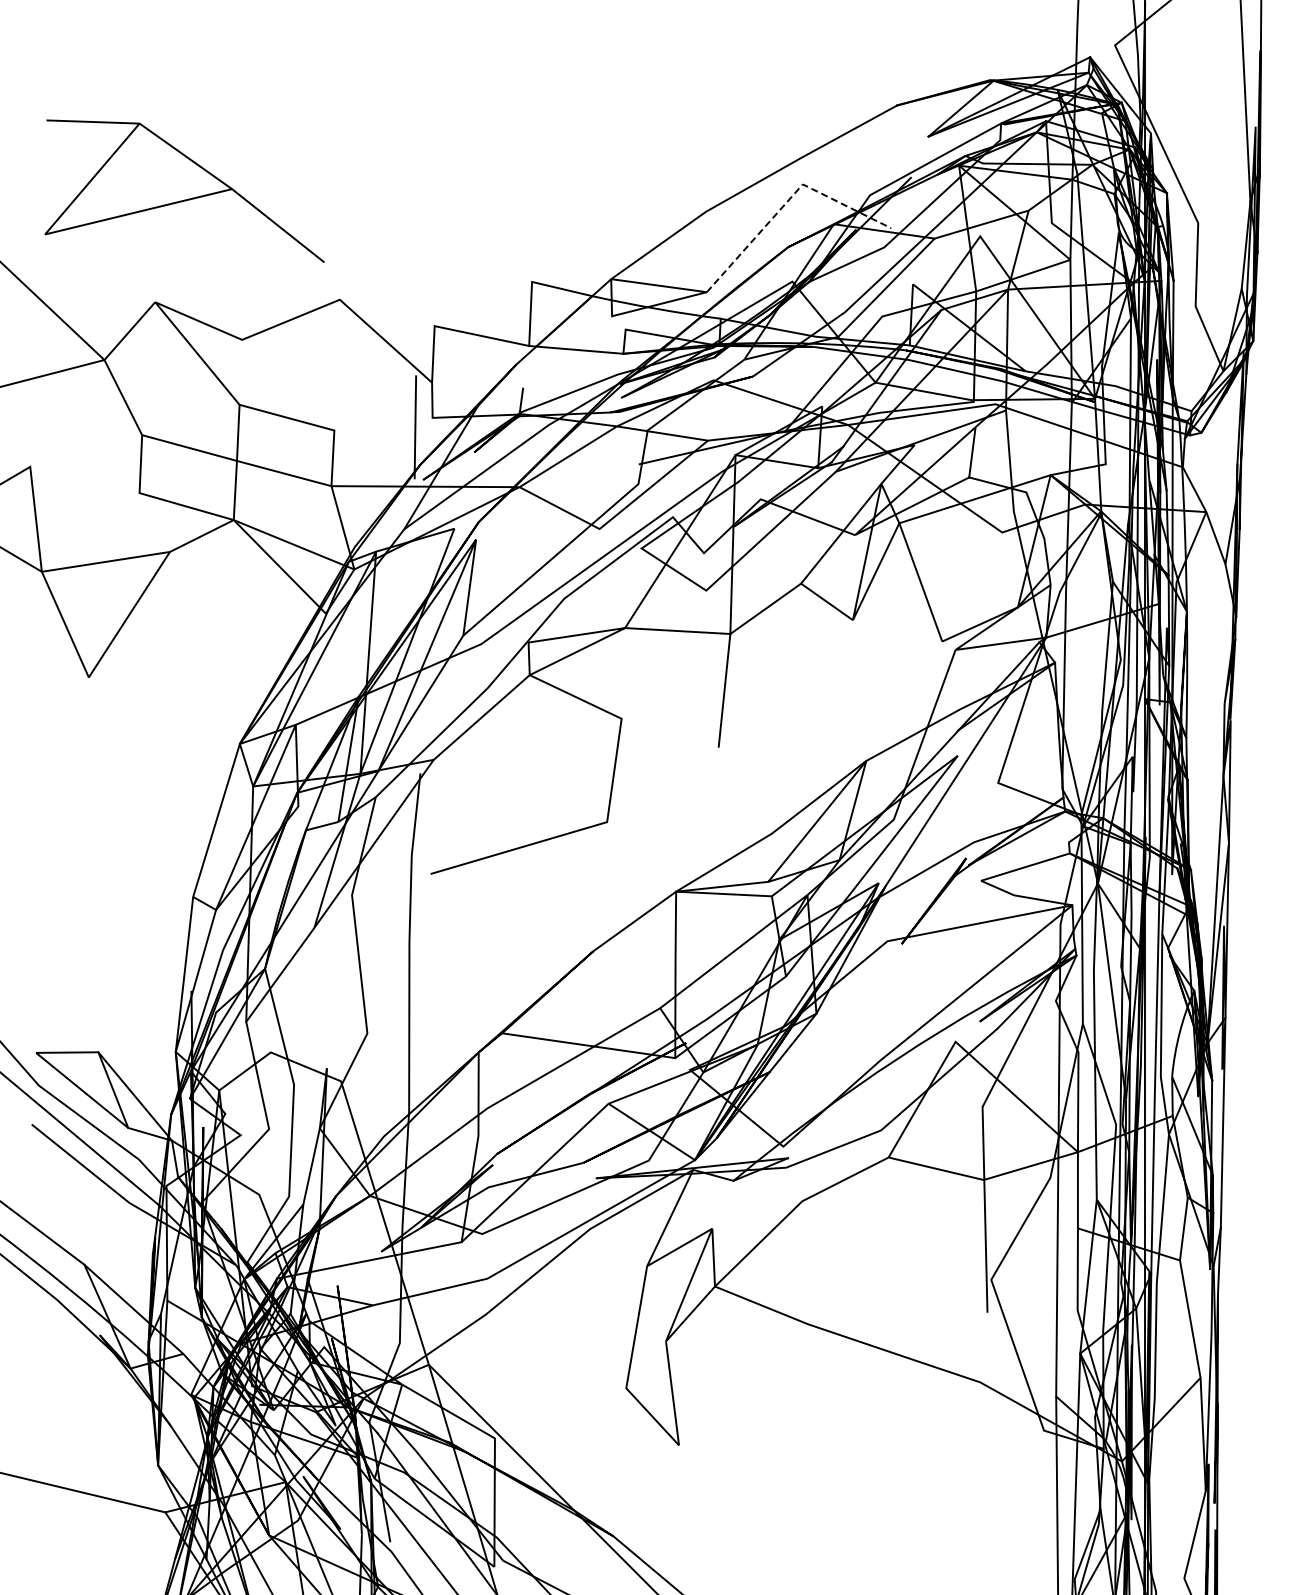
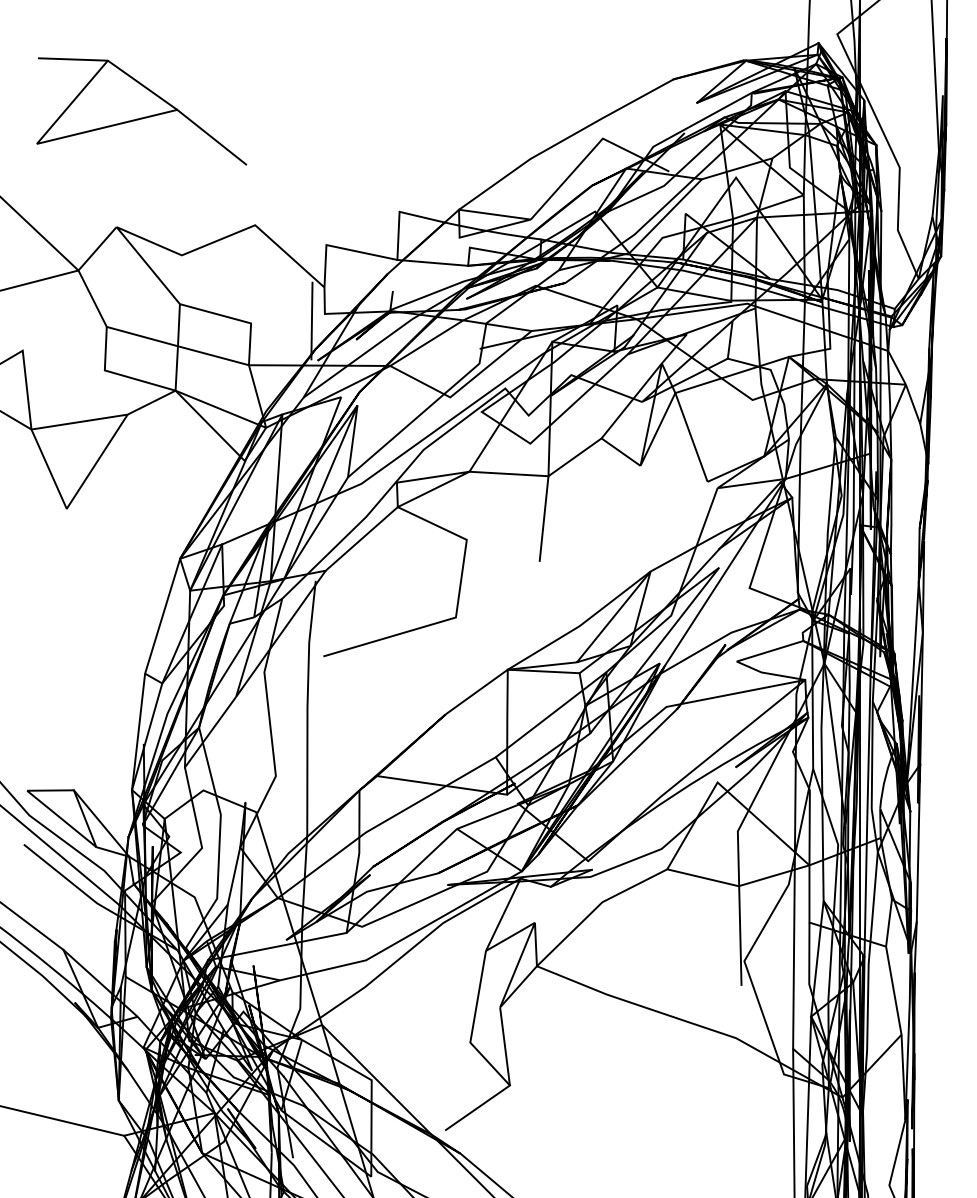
part: (184, 190) -> (141, 110), moved
line: (788, 200) -> (592, 150), dashed -> solid
line: (835, 1007) -> (627, 756), added
line: (636, 1474) -> (477, 1107), added

